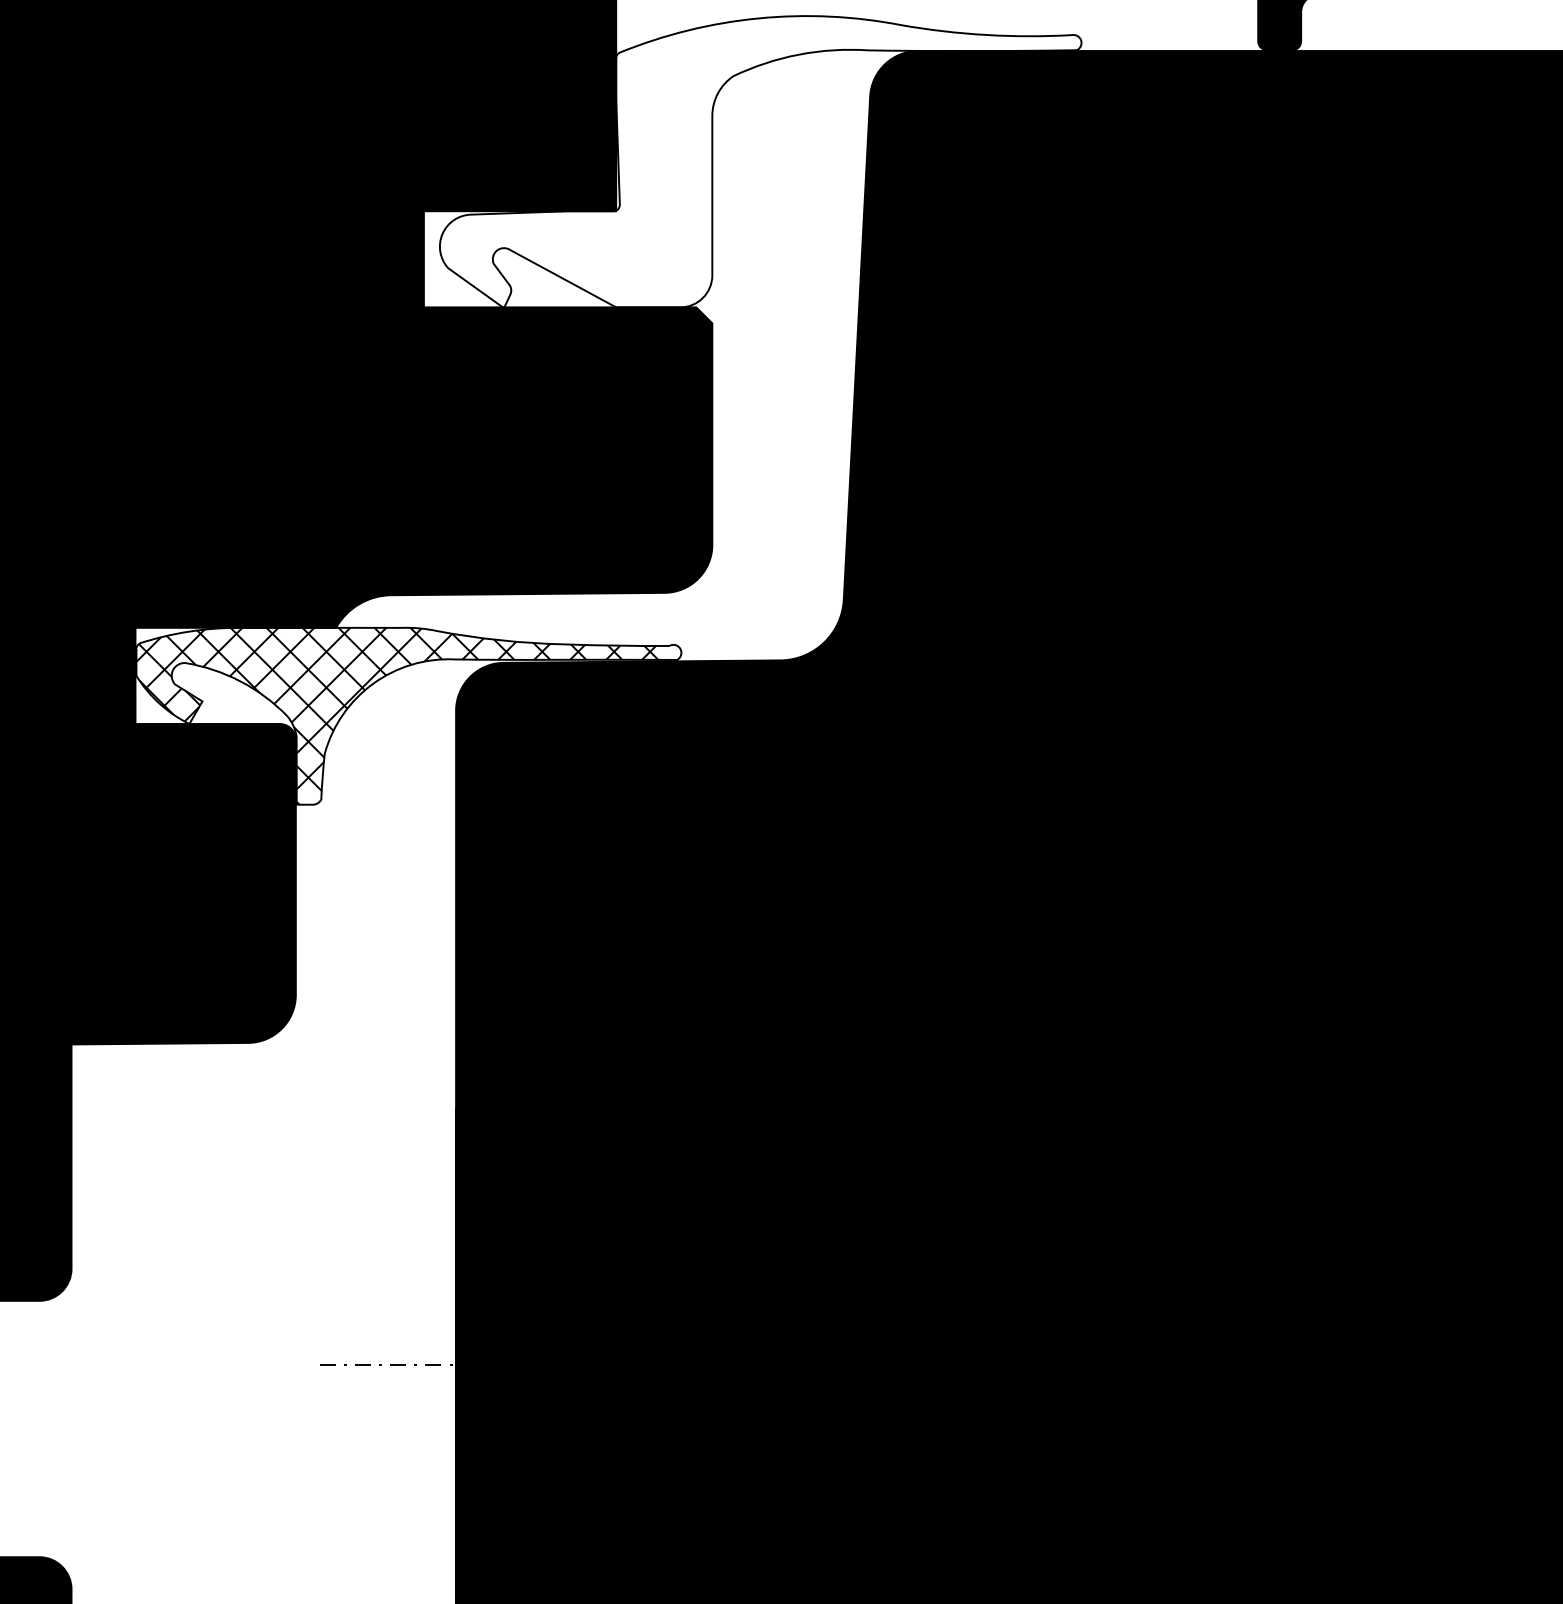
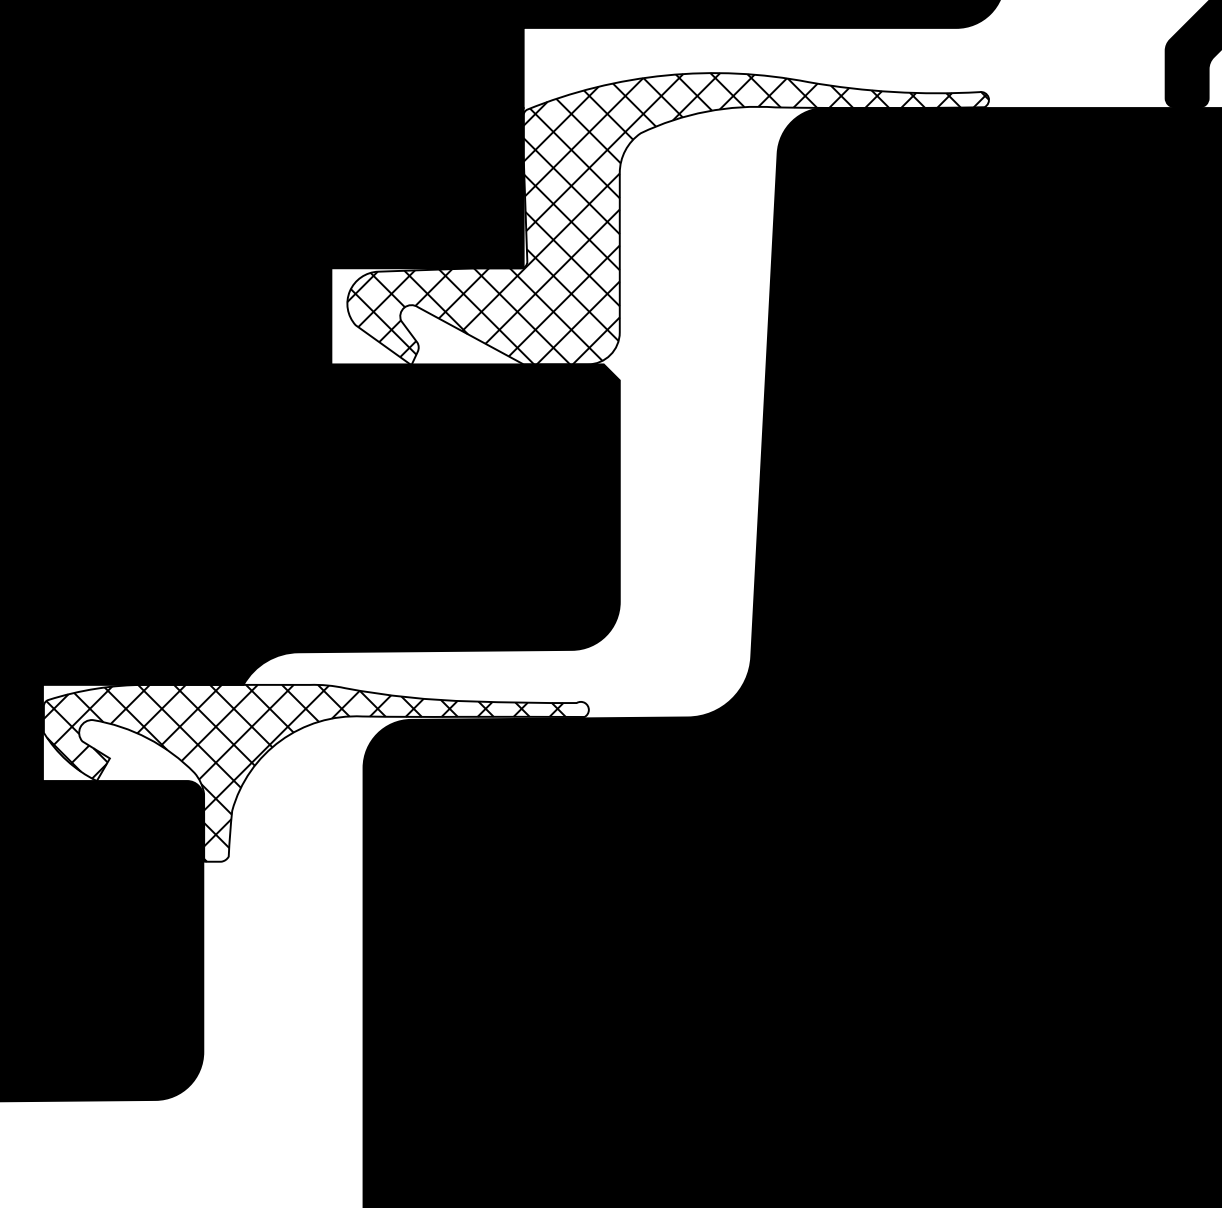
hatch: (760, 161) -> (667, 218), added

